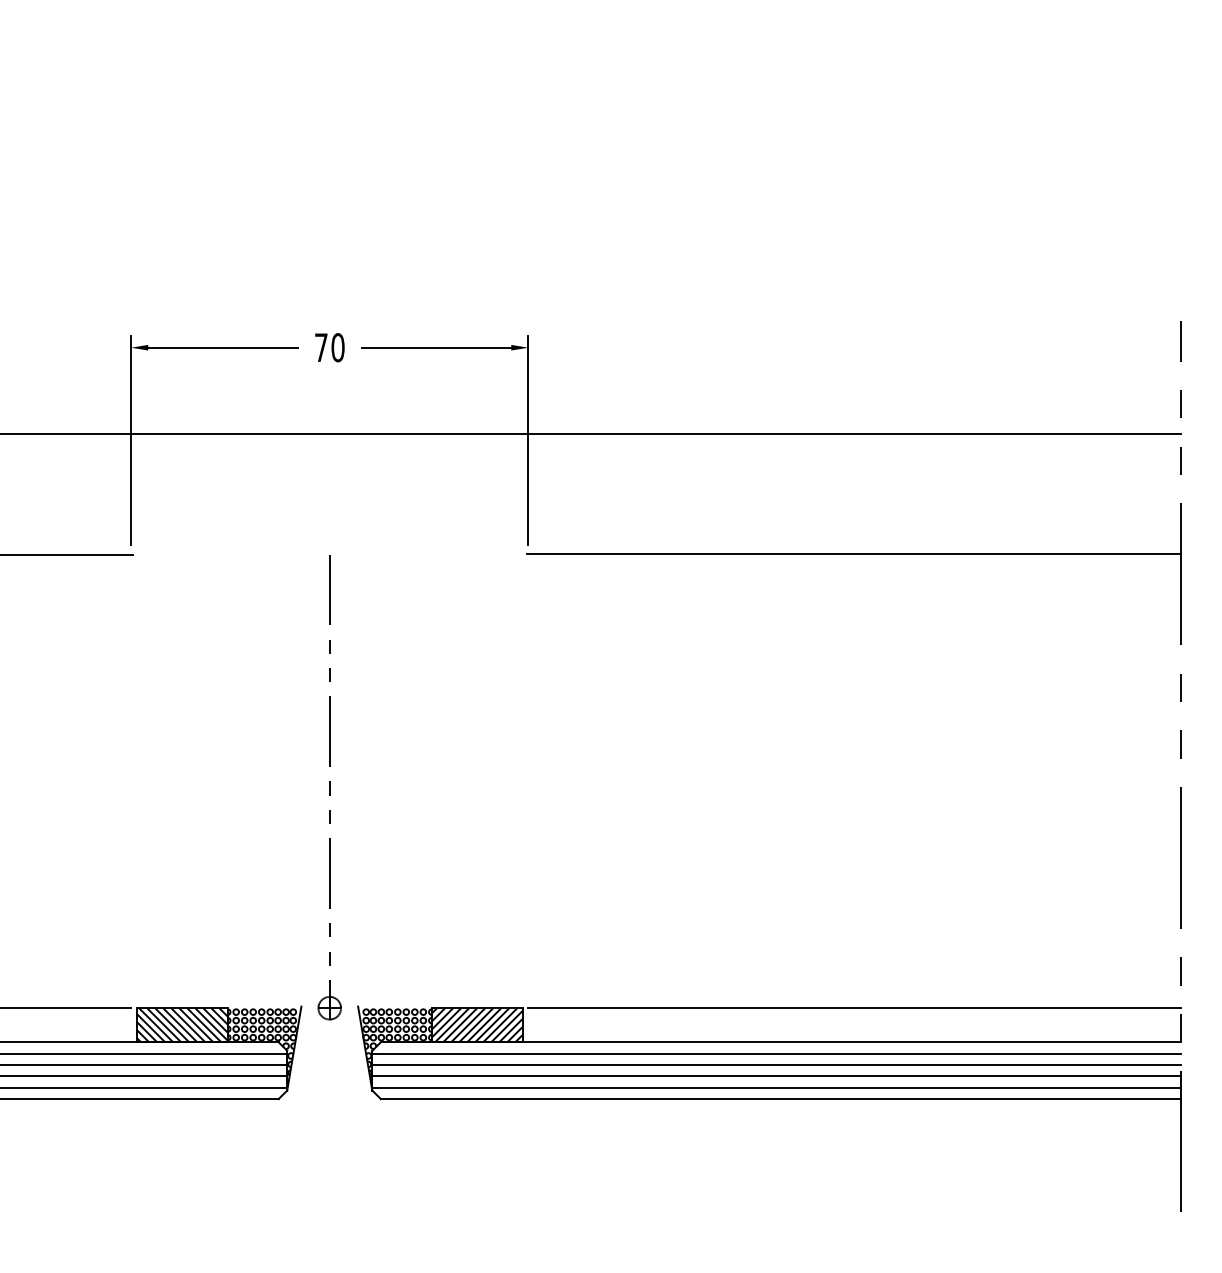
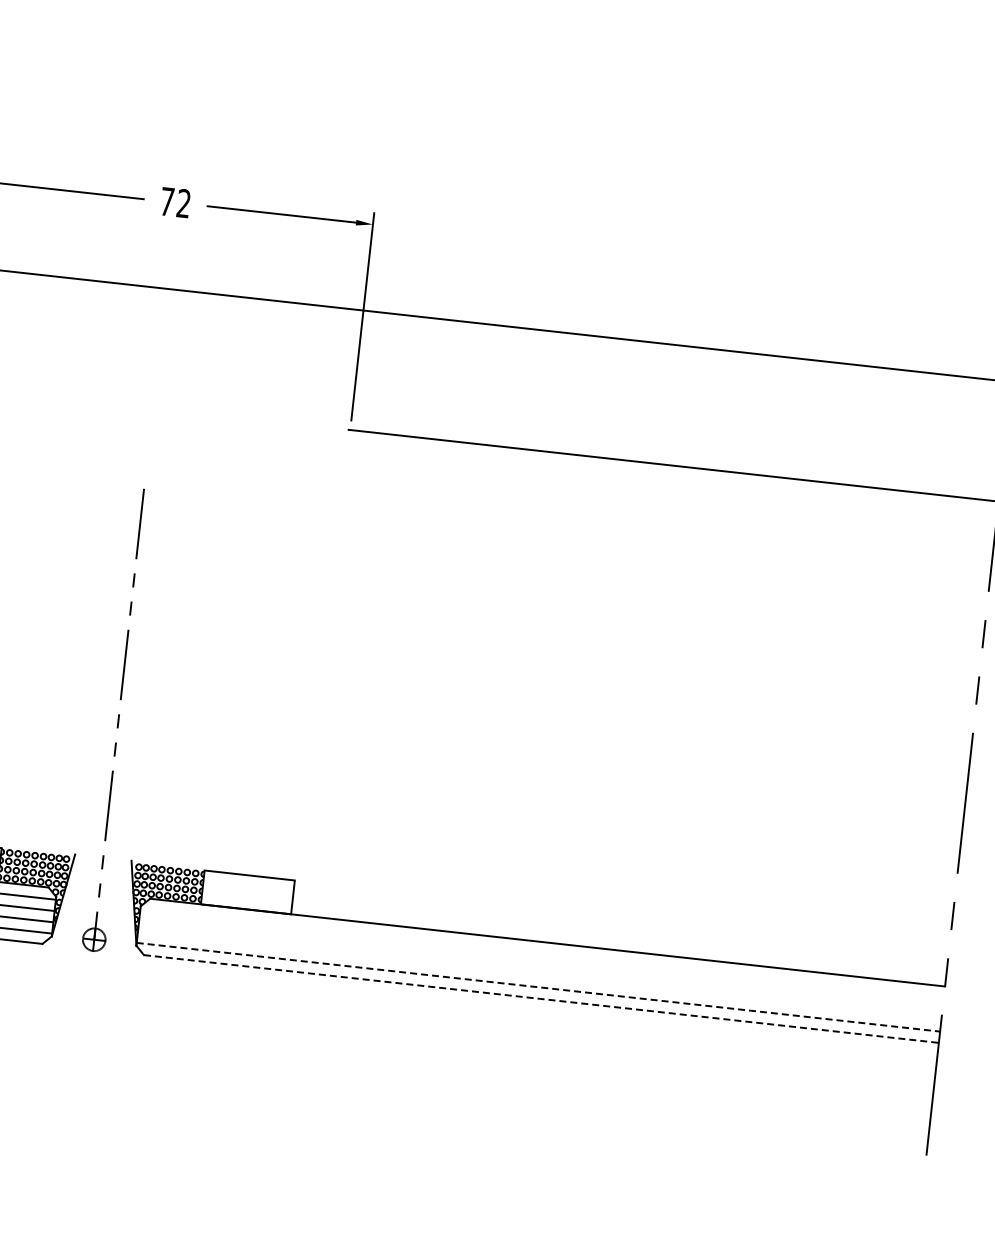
text: (337, 347) -> (183, 203), 70 -> 72
part: (329, 787) -> (118, 720), moved
line: (854, 1008) -> (624, 917), removed
hatch: (476, 1025) -> (247, 892), removed
line: (776, 1053) -> (542, 953), removed
line: (776, 1065) -> (540, 965), removed
line: (776, 1076) -> (539, 976), removed
line: (776, 1087) -> (538, 987), solid -> dashed
line: (780, 1099) -> (541, 999), solid -> dashed

